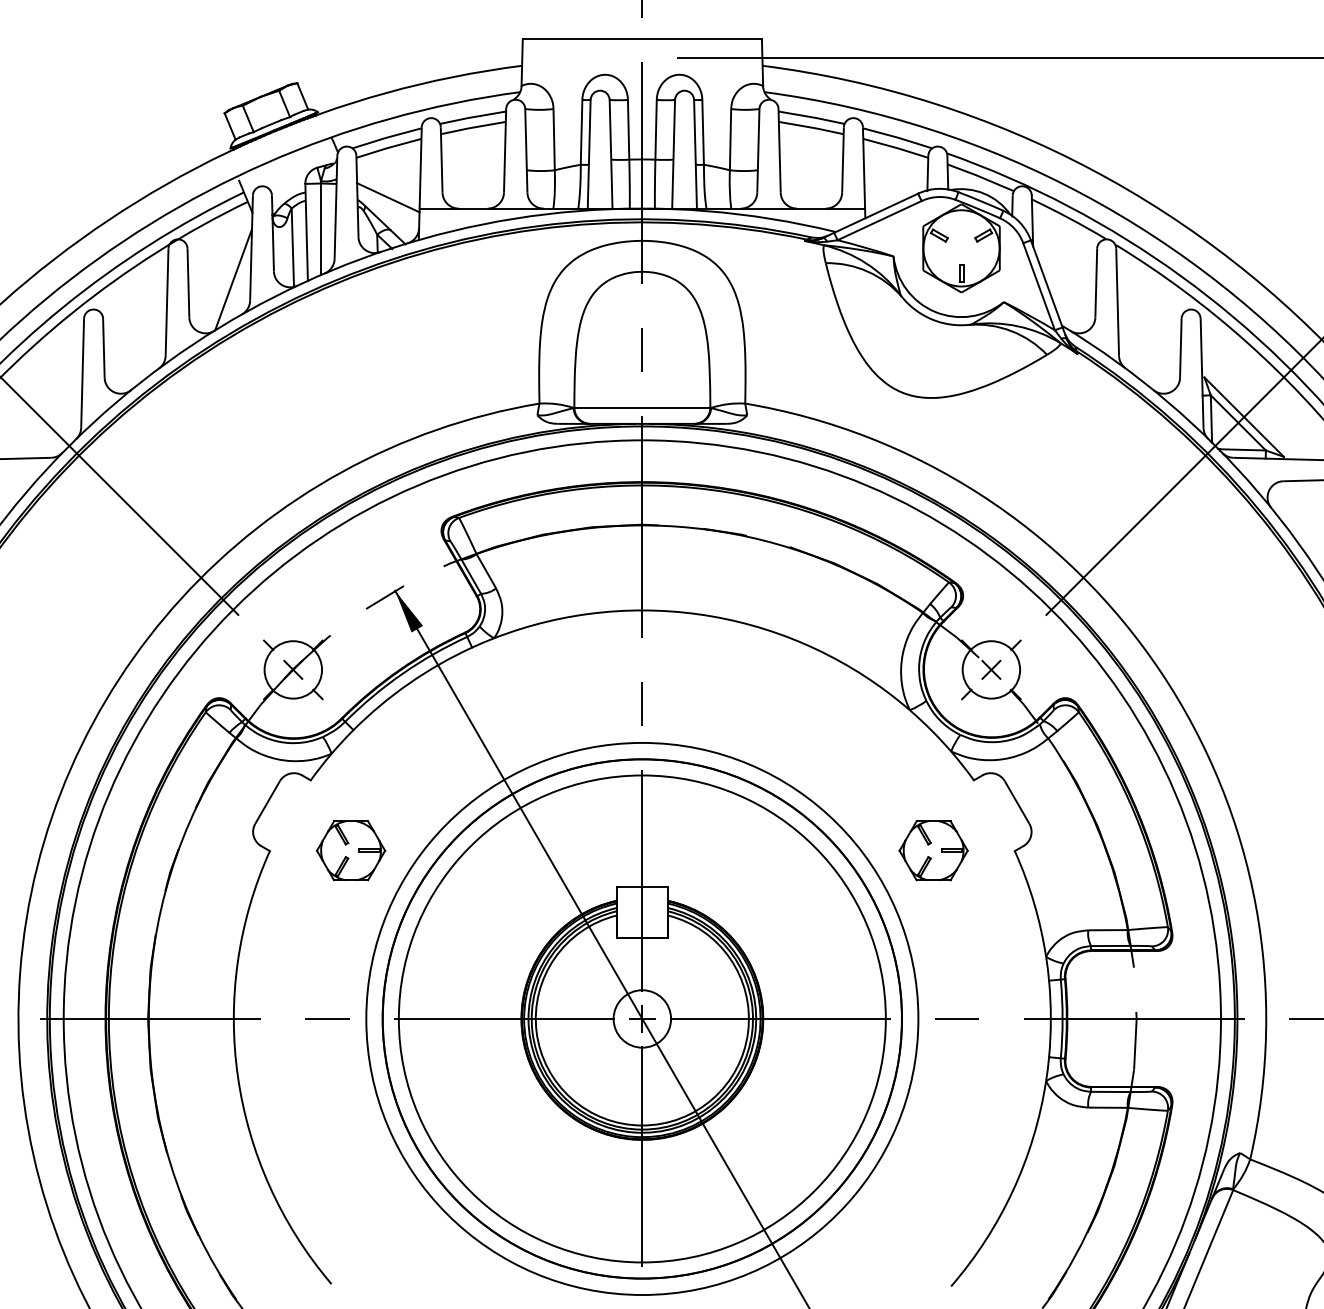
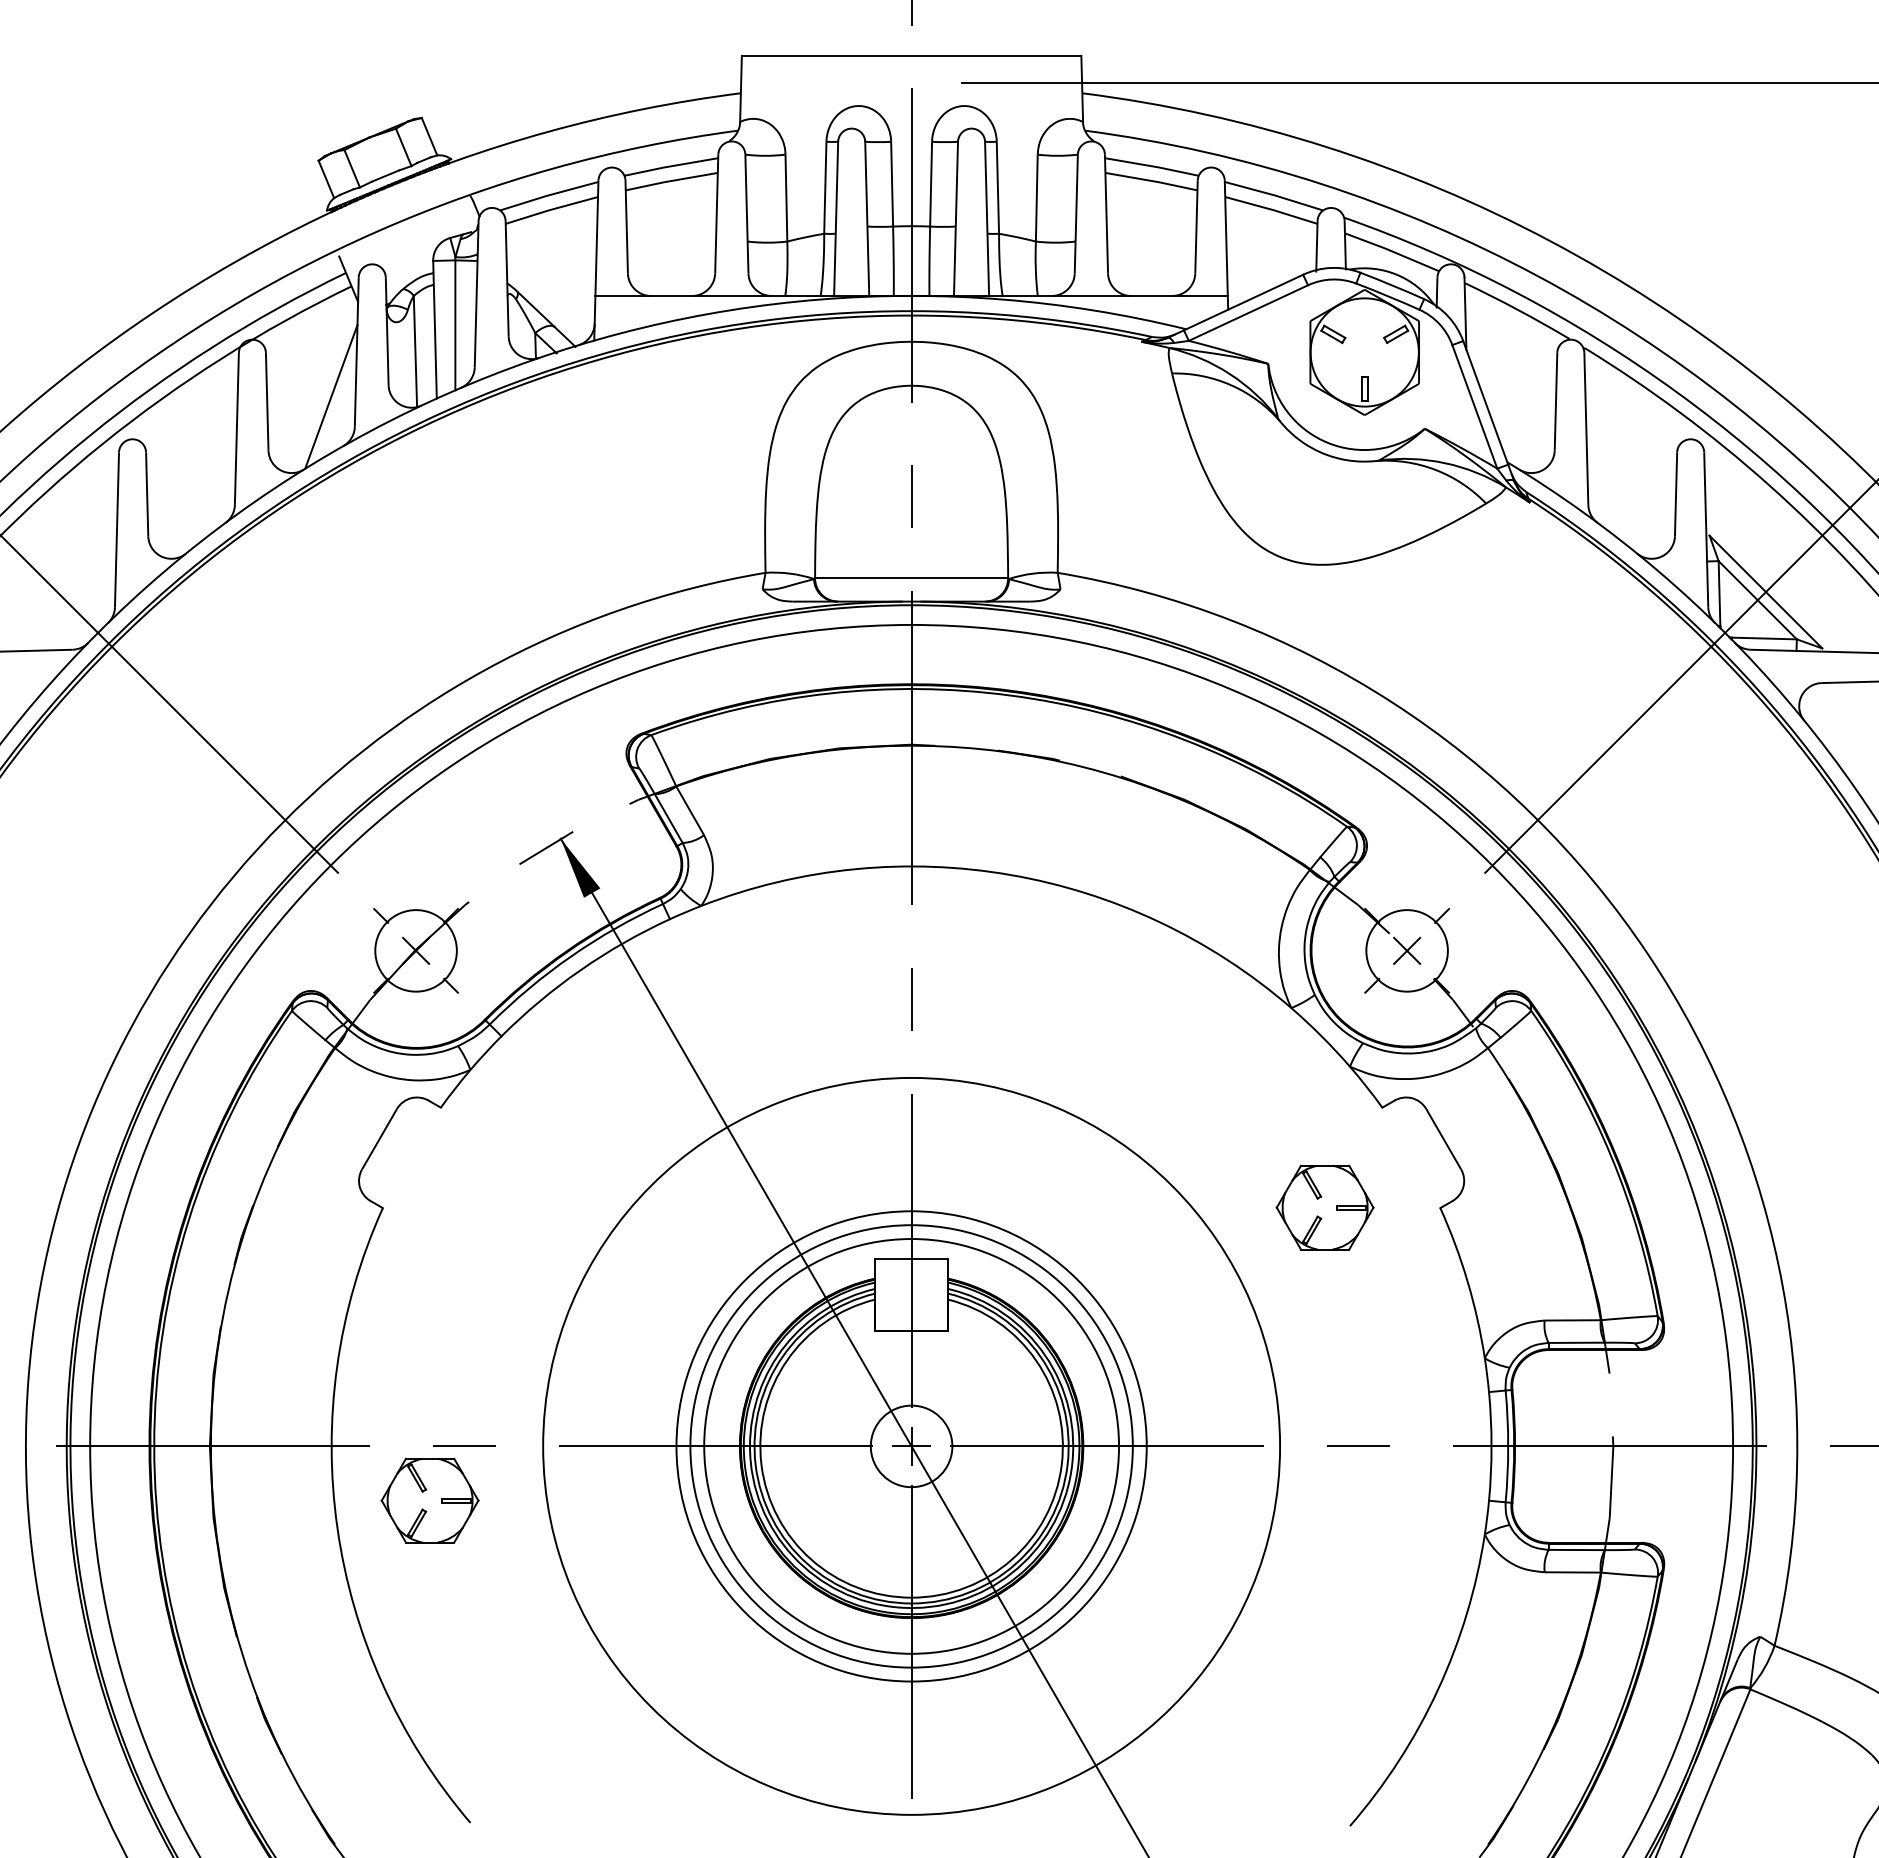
line: (387, 197) -> (550, 280), removed
part: (350, 850) -> (429, 1500), moved
circle: (642, 1019) -> (911, 1446), size x0.6
circle: (642, 1019) -> (911, 1446), size x0.6
circle: (642, 1019) -> (911, 1446), size x0.6

